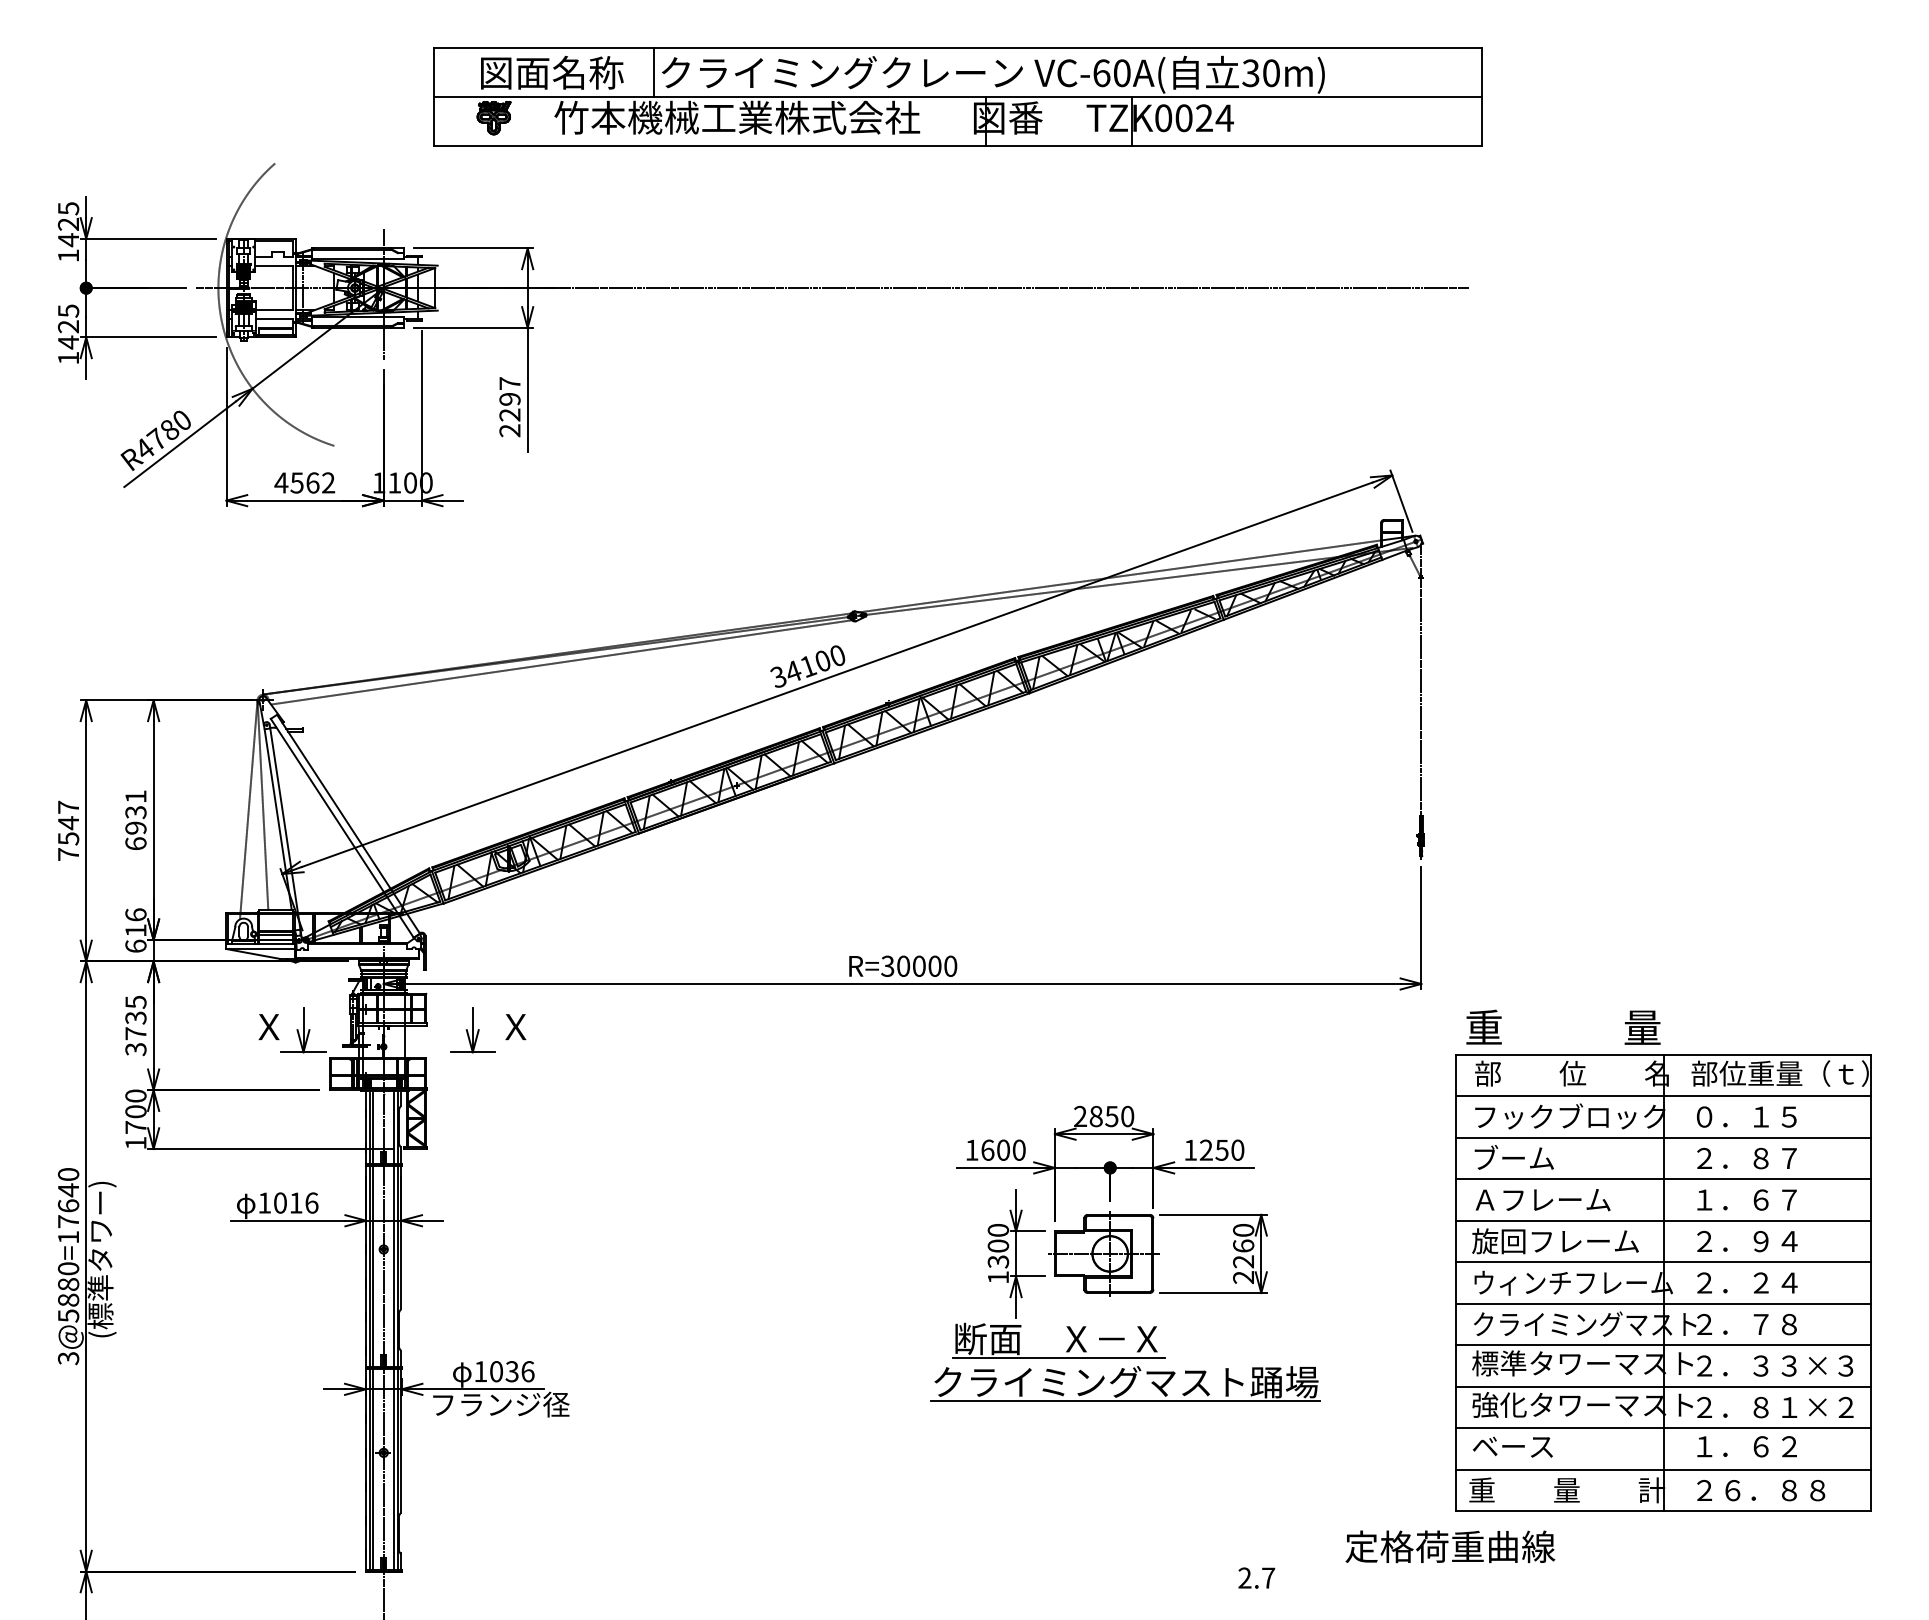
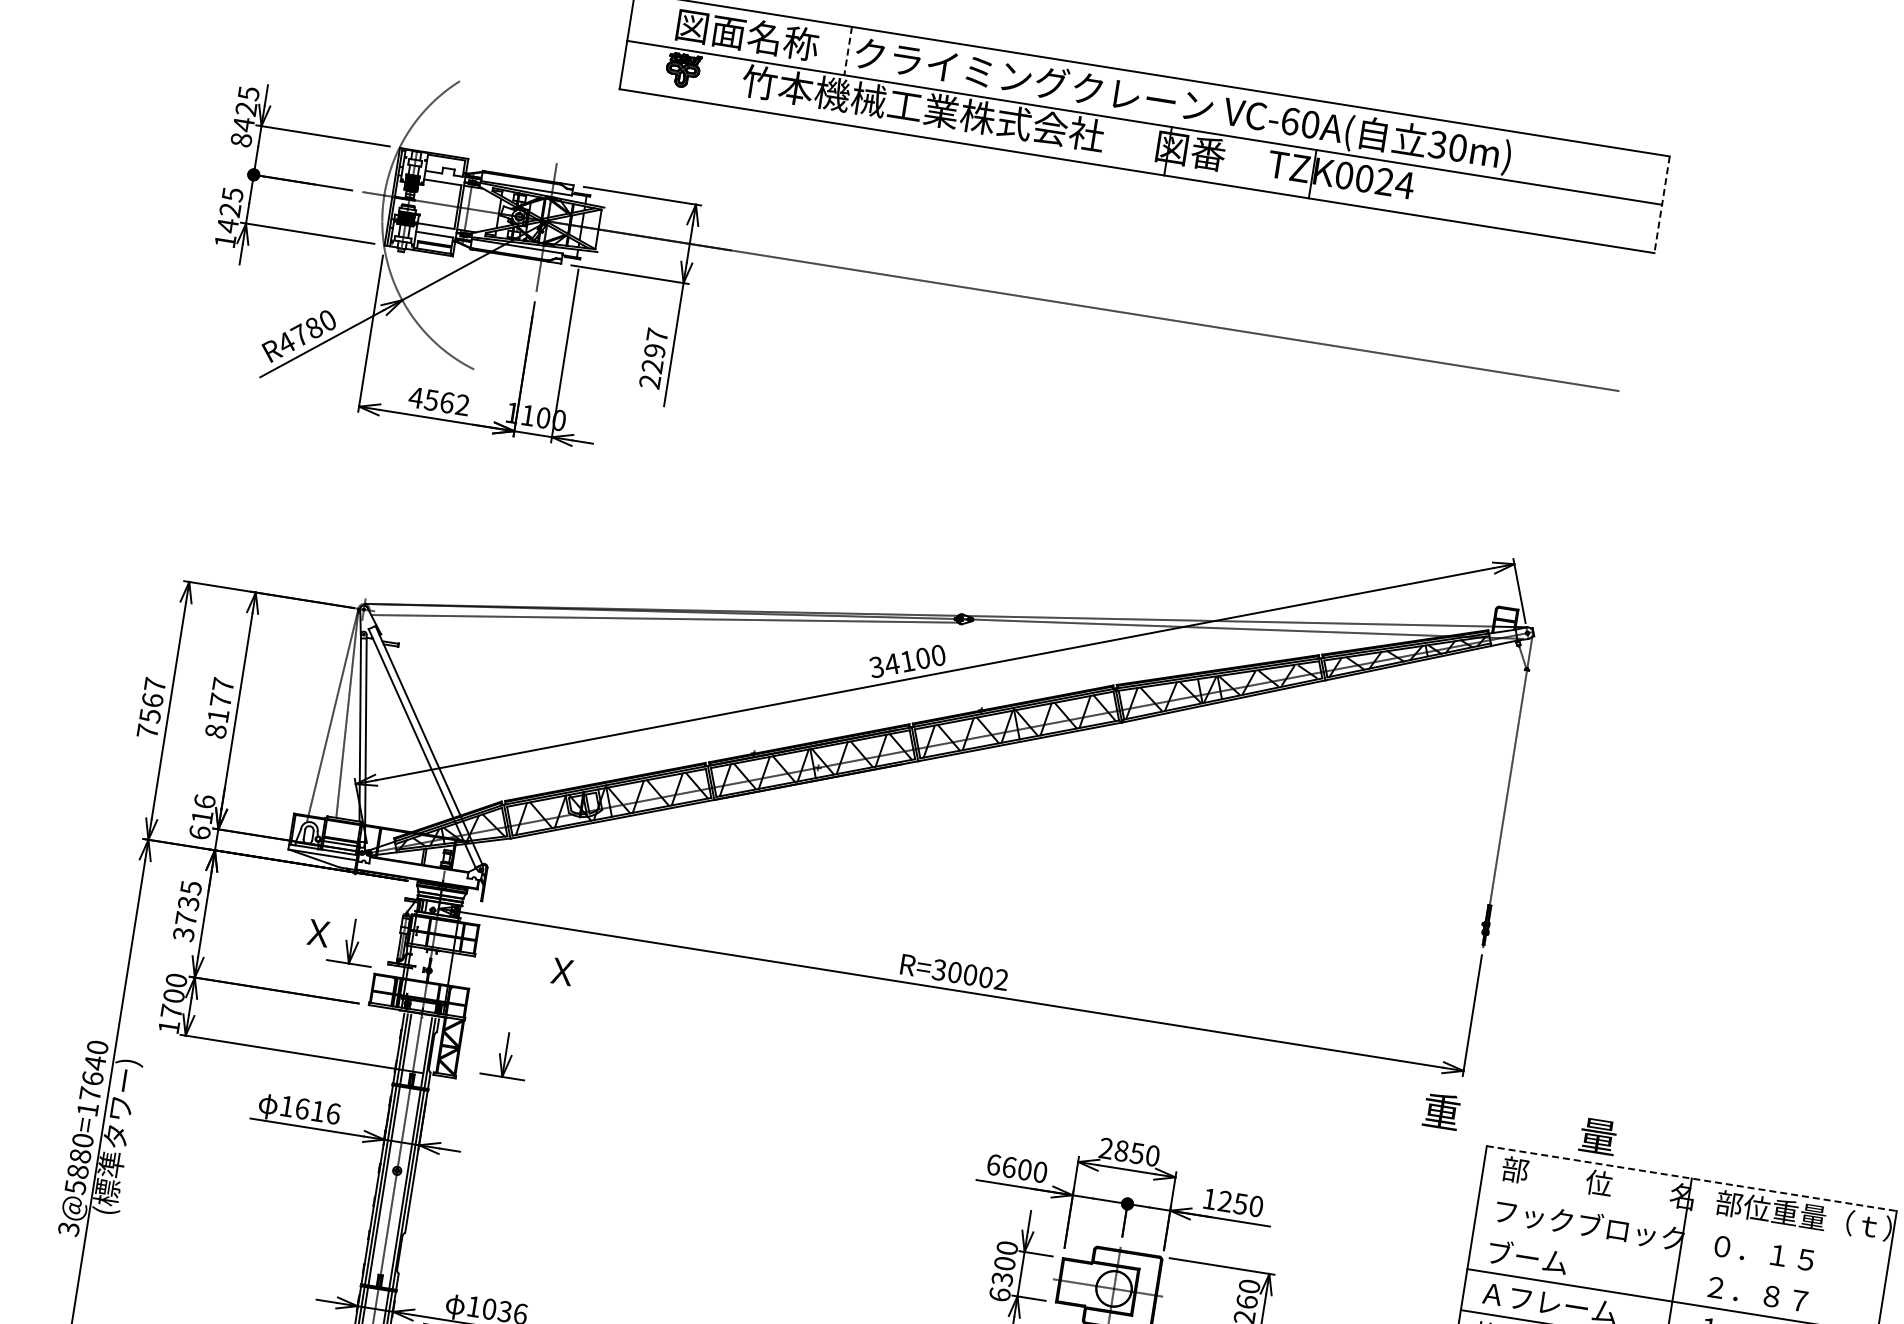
line: (653, 73) -> (847, 51), solid -> dashed
line: (1481, 97) -> (1661, 204), solid -> dashed
text: (68, 255) -> (241, 139), 1425 -> 8425
text: (135, 820) -> (219, 708), 6931 -> 8177
text: (68, 823) -> (152, 700), 7547 -> 7567
text: (950, 965) -> (1001, 979), R=30000 -> R=30002
text: (1563, 1026) -> (1520, 1122), moved
part: (472, 1030) -> (505, 1055), moved
line: (1663, 1054) -> (1691, 1178), solid -> dashed
line: (1663, 1096) -> (1685, 1219), removed
line: (1663, 1137) -> (1678, 1260), removed
text: (972, 1149) -> (994, 1164), 1600 -> 6600
text: (280, 1202) -> (302, 1108), 1016 -> 1616
text: (998, 1276) -> (1000, 1293), 1300 -> 6300

